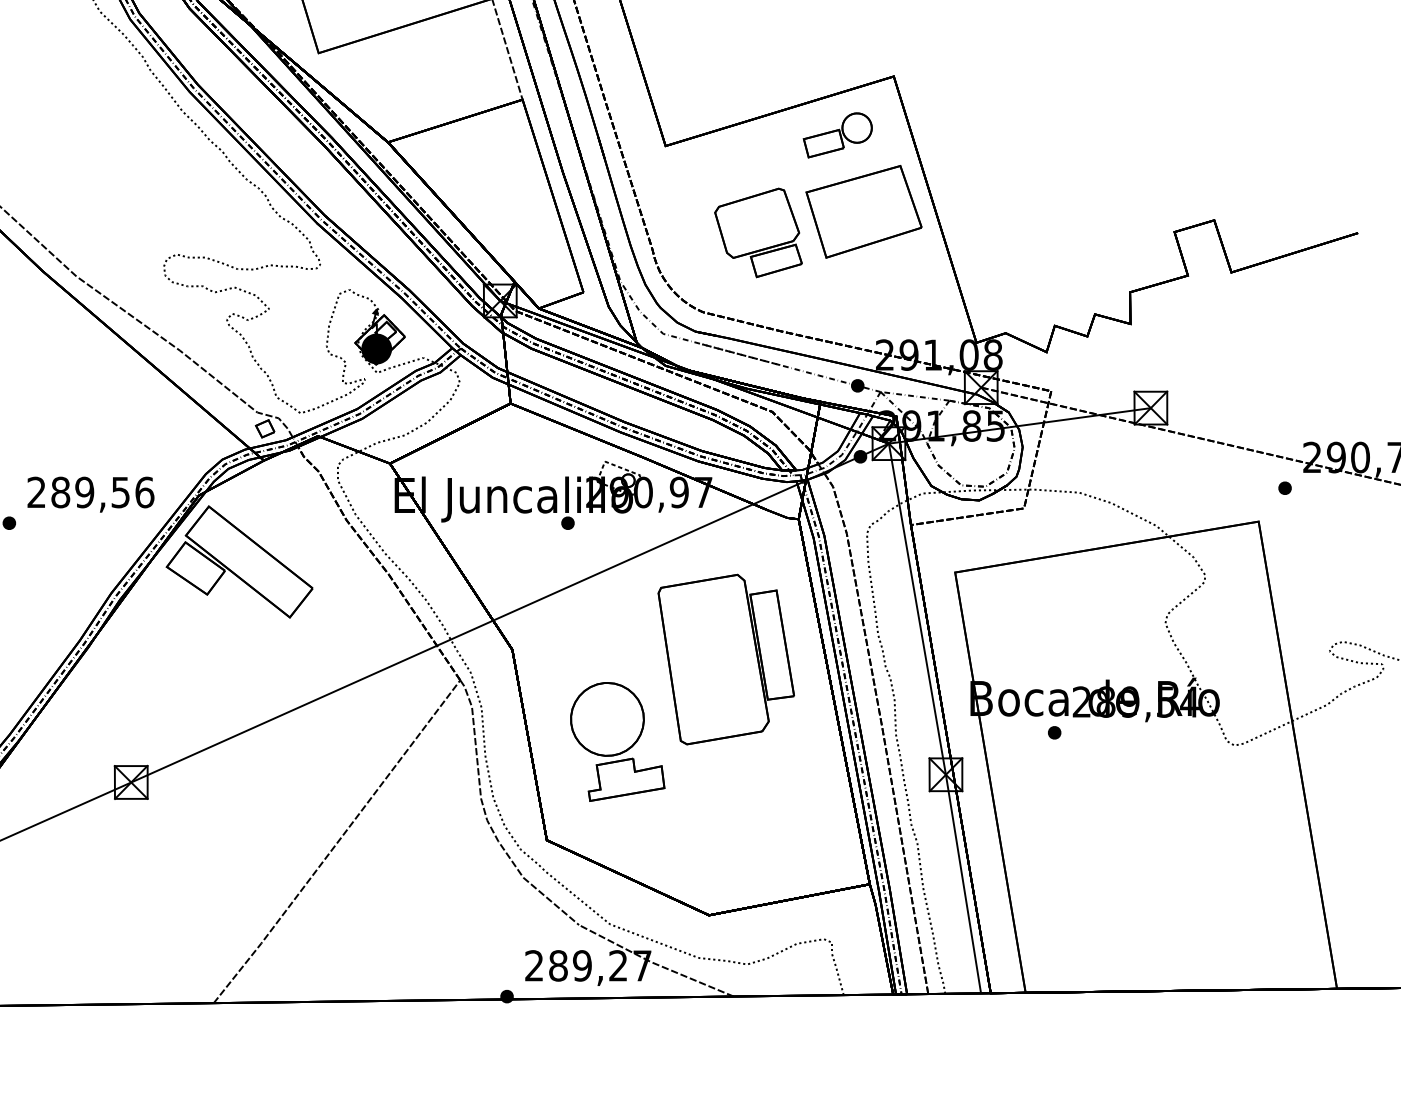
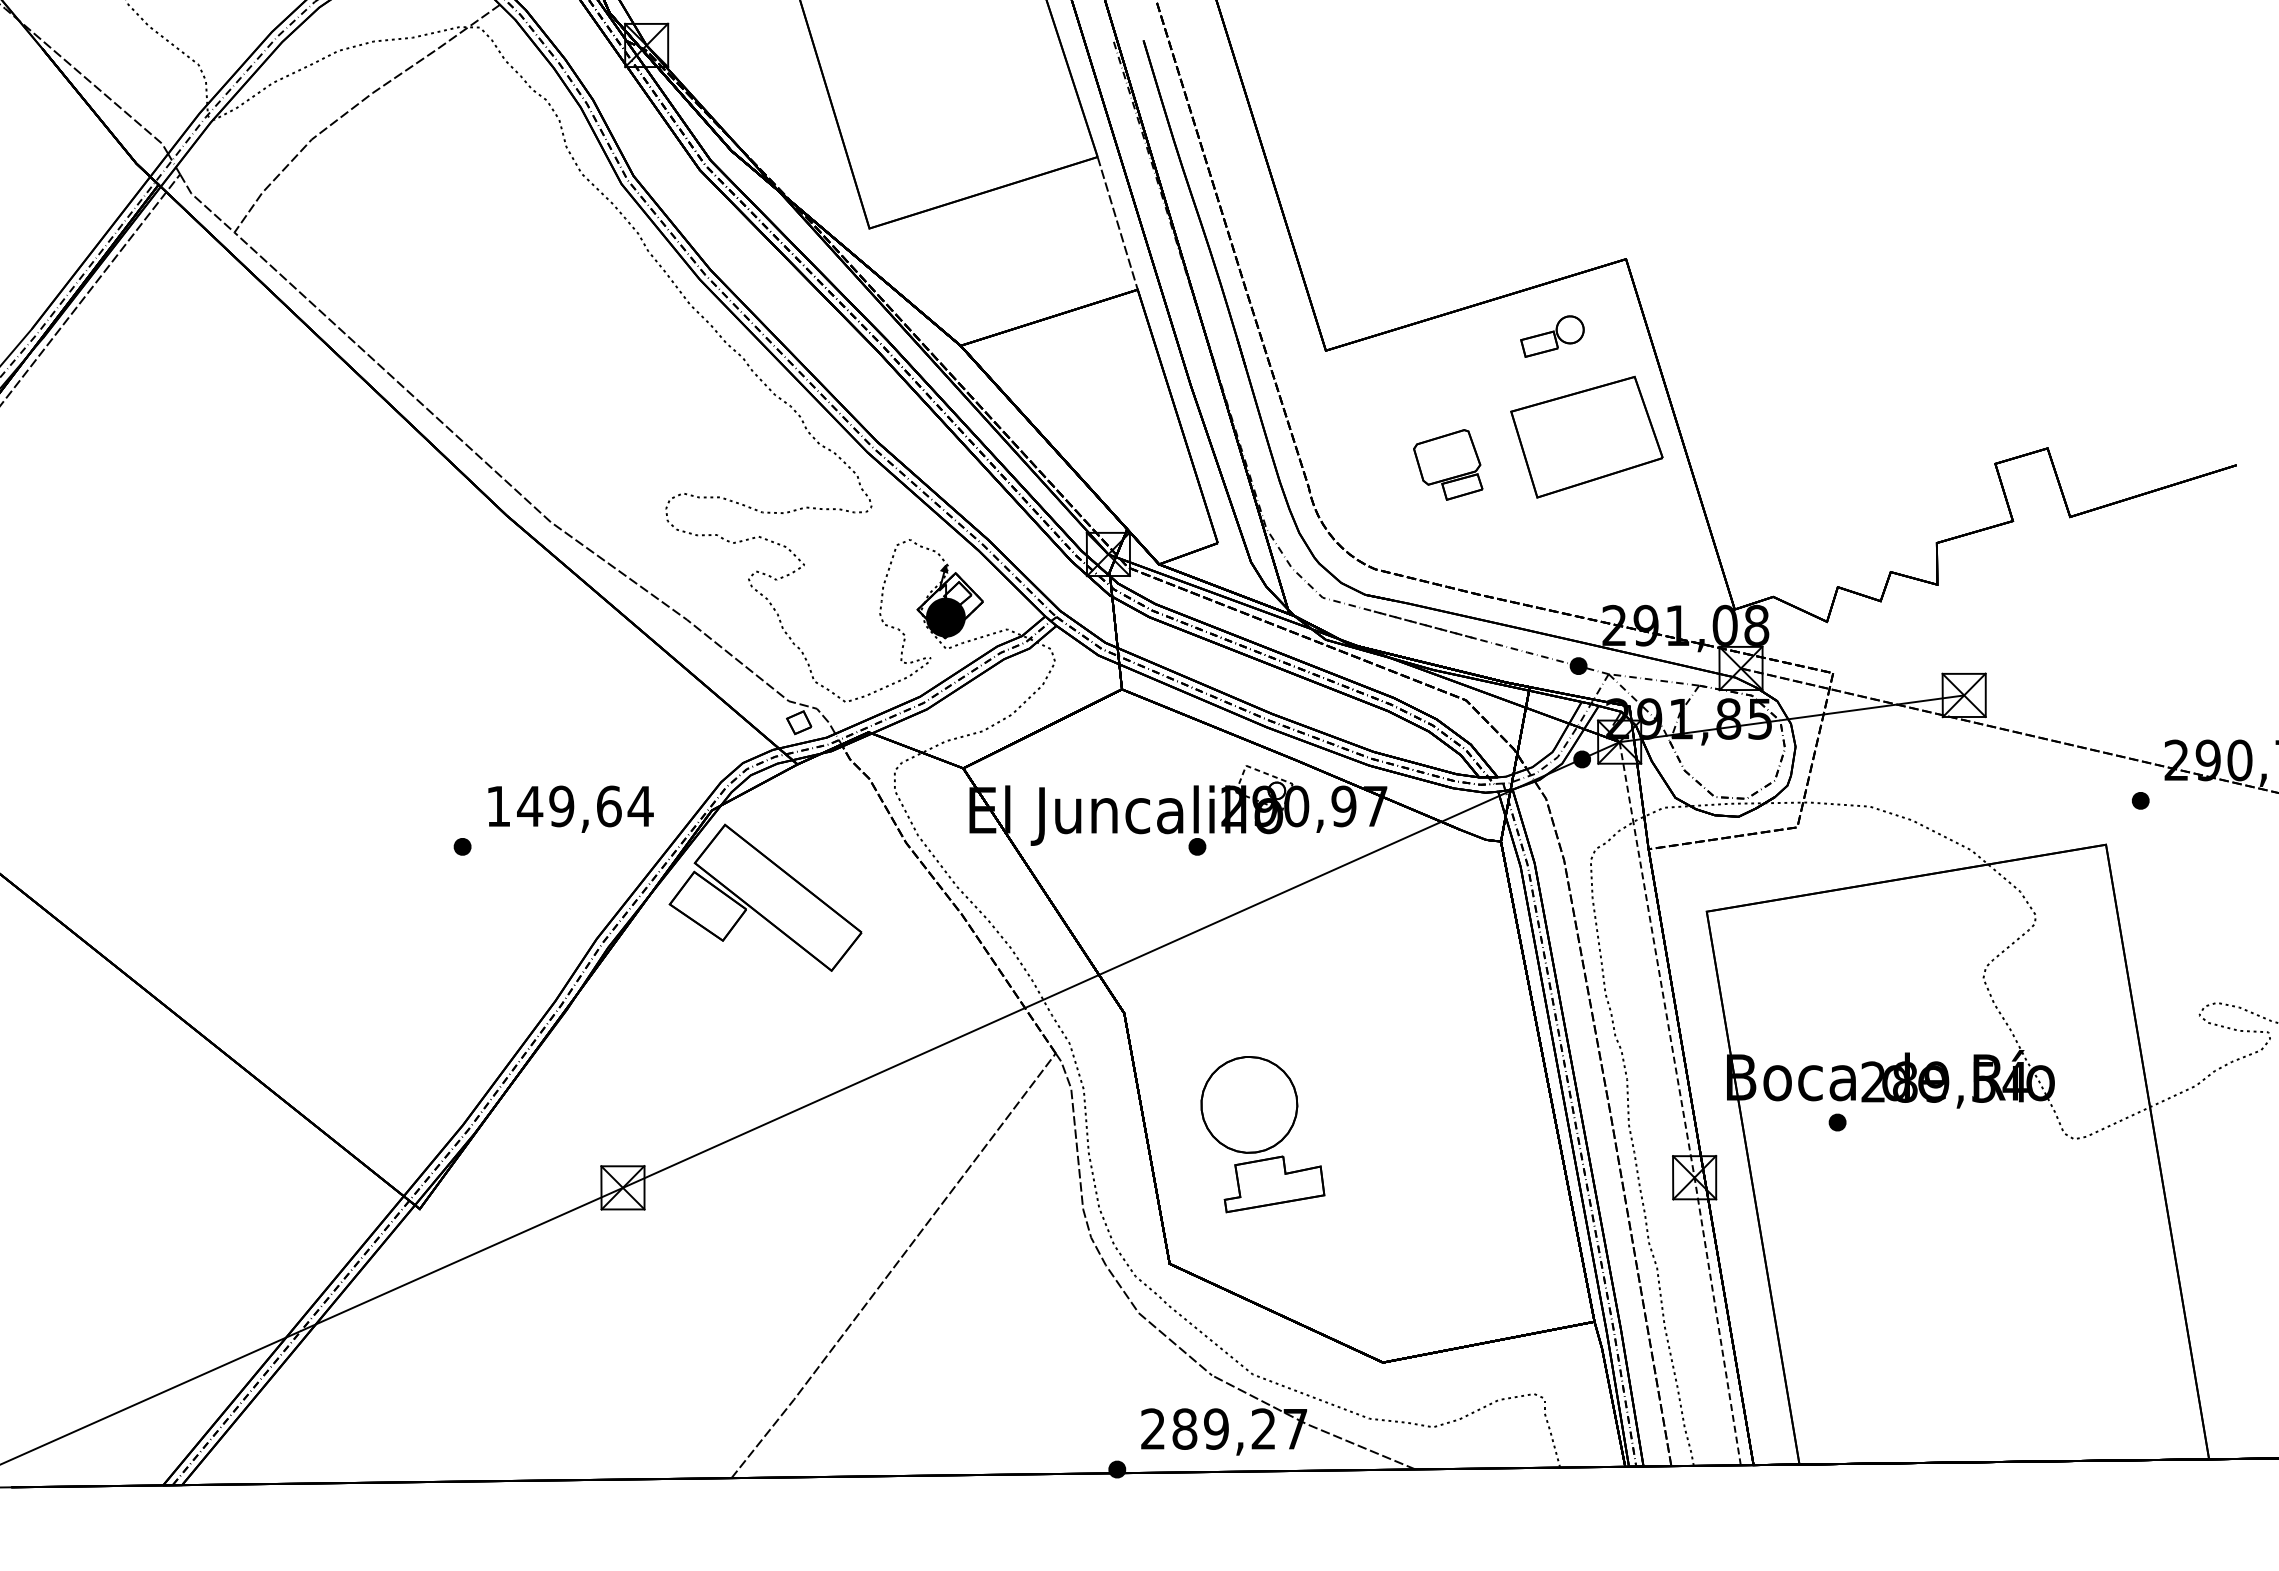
part: (837, 135) -> (1552, 336), size x0.7
part: (758, 232) -> (1448, 464), size x0.6
text: (90, 492) -> (569, 806), 289,56 -> 149,64
part: (726, 659) -> (1405, 1025), removed
line: (935, 719) -> (1681, 1104), solid -> dashed

